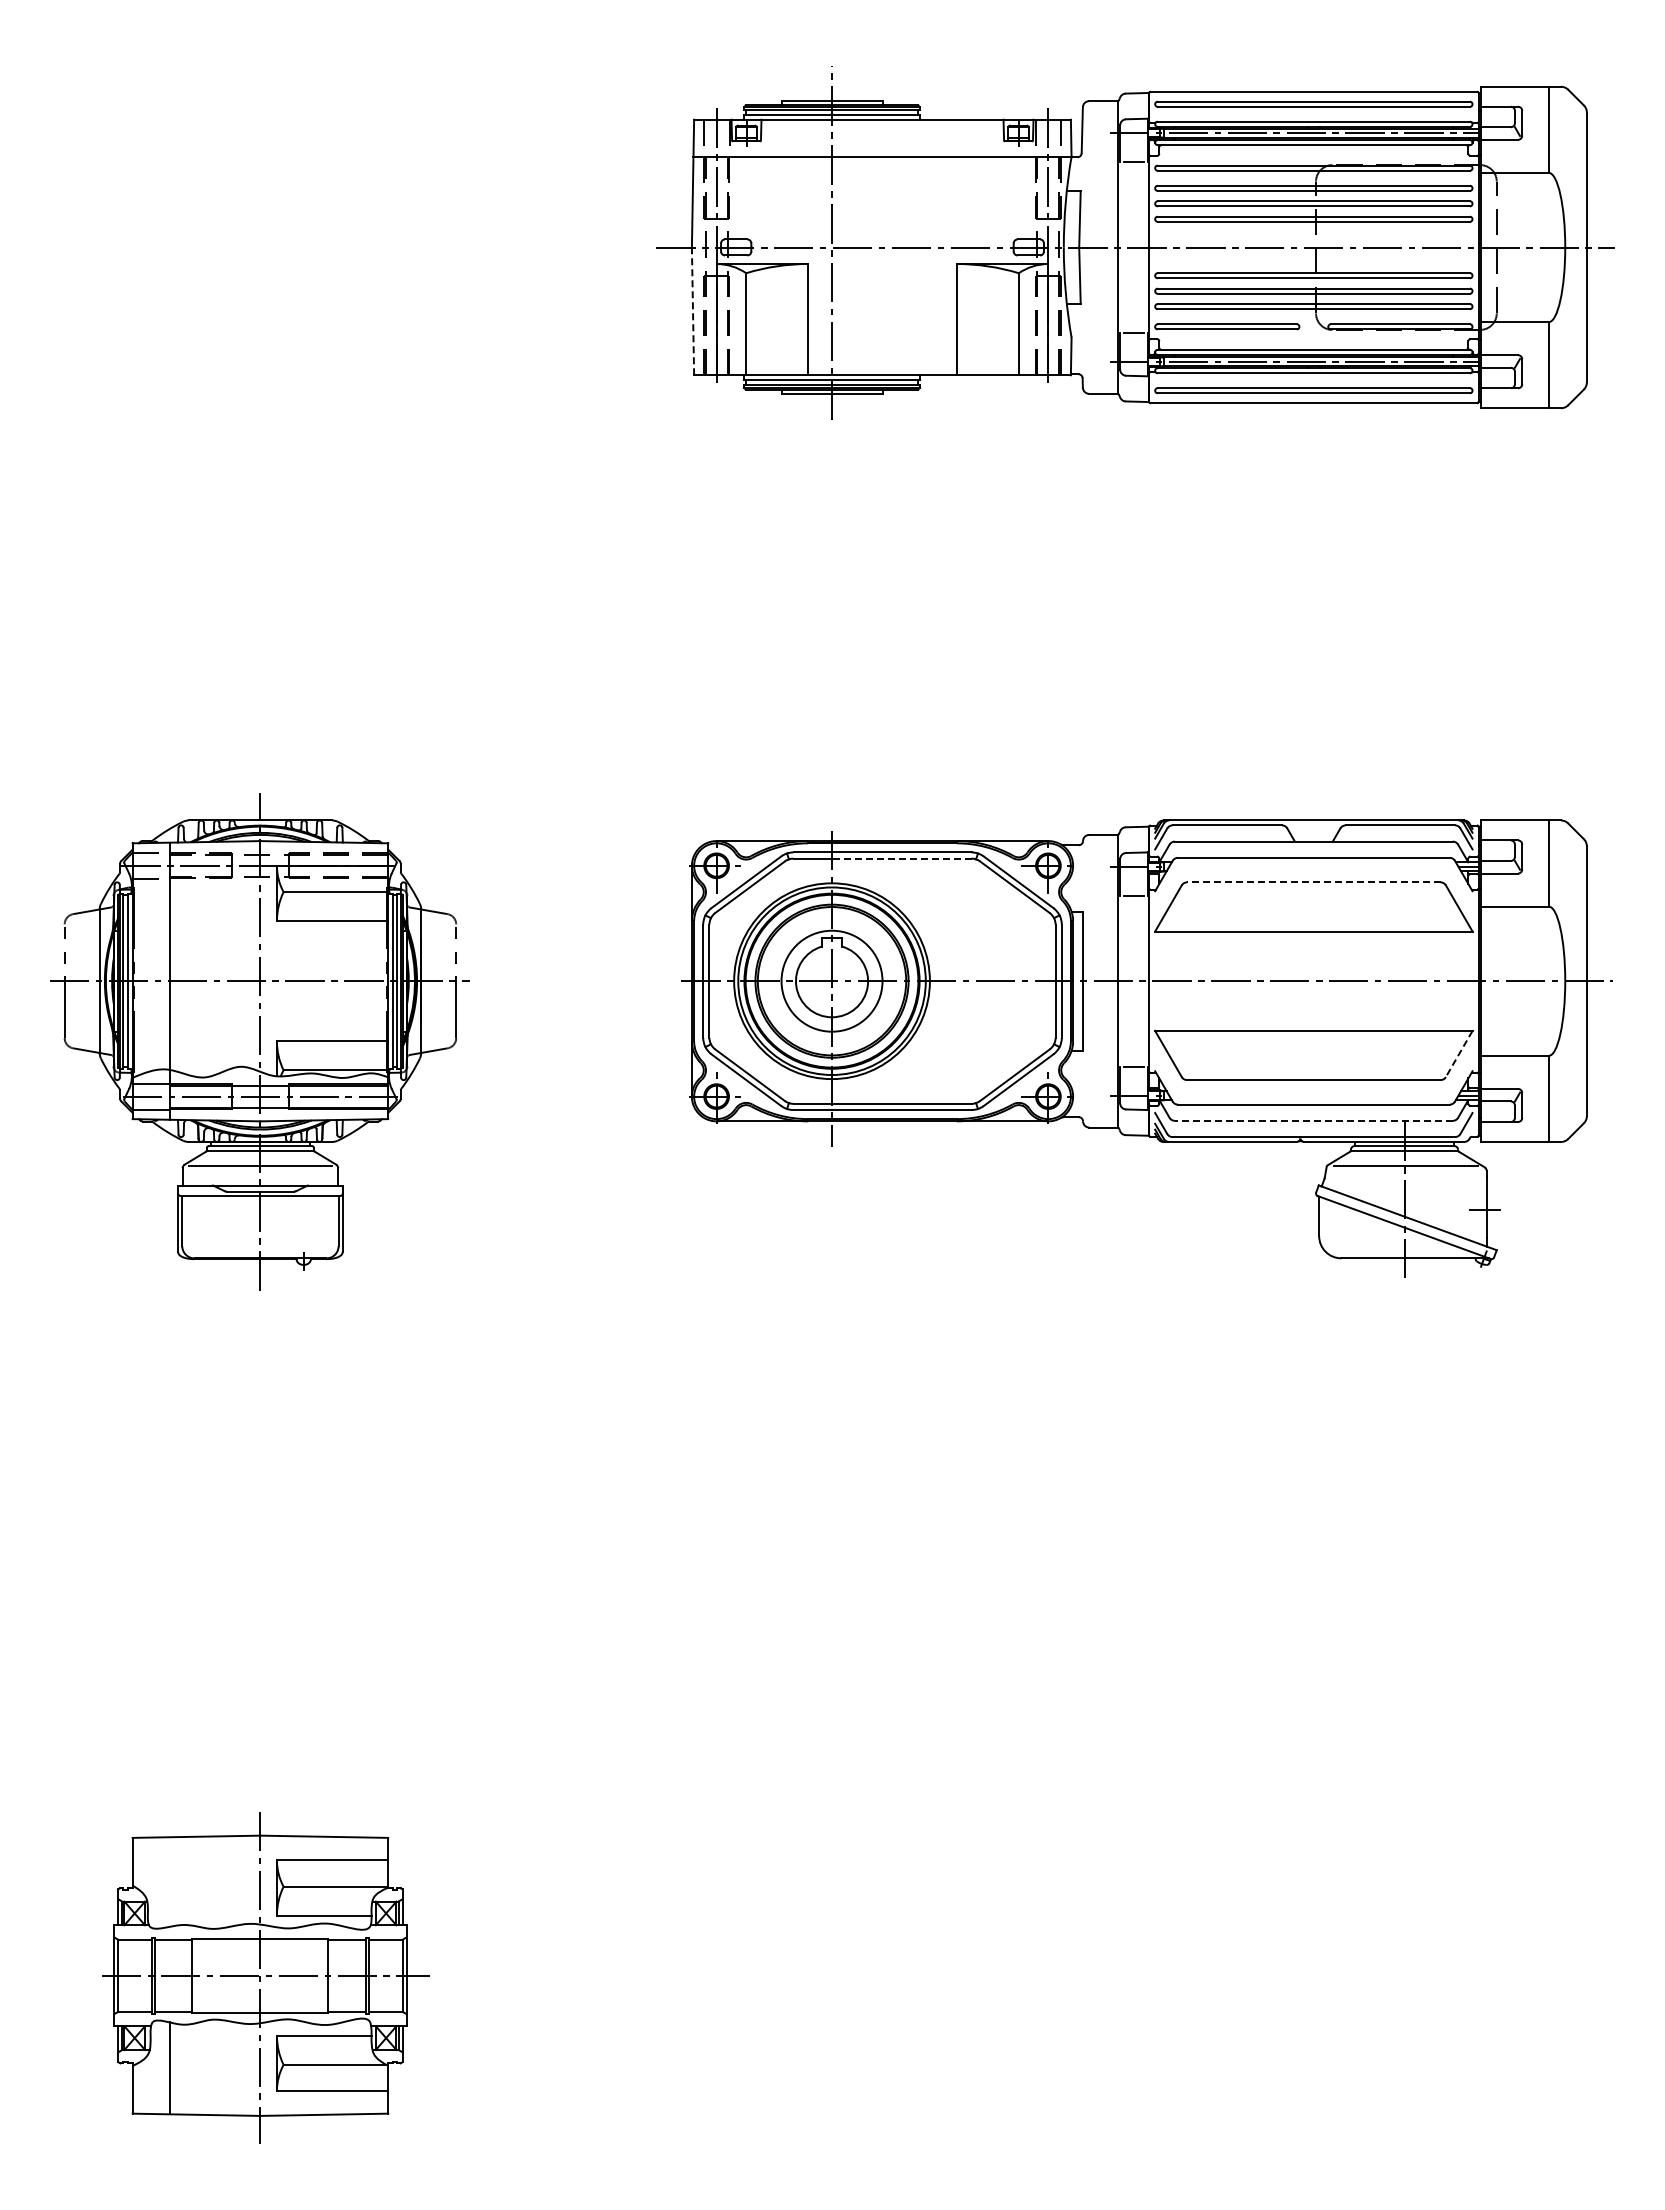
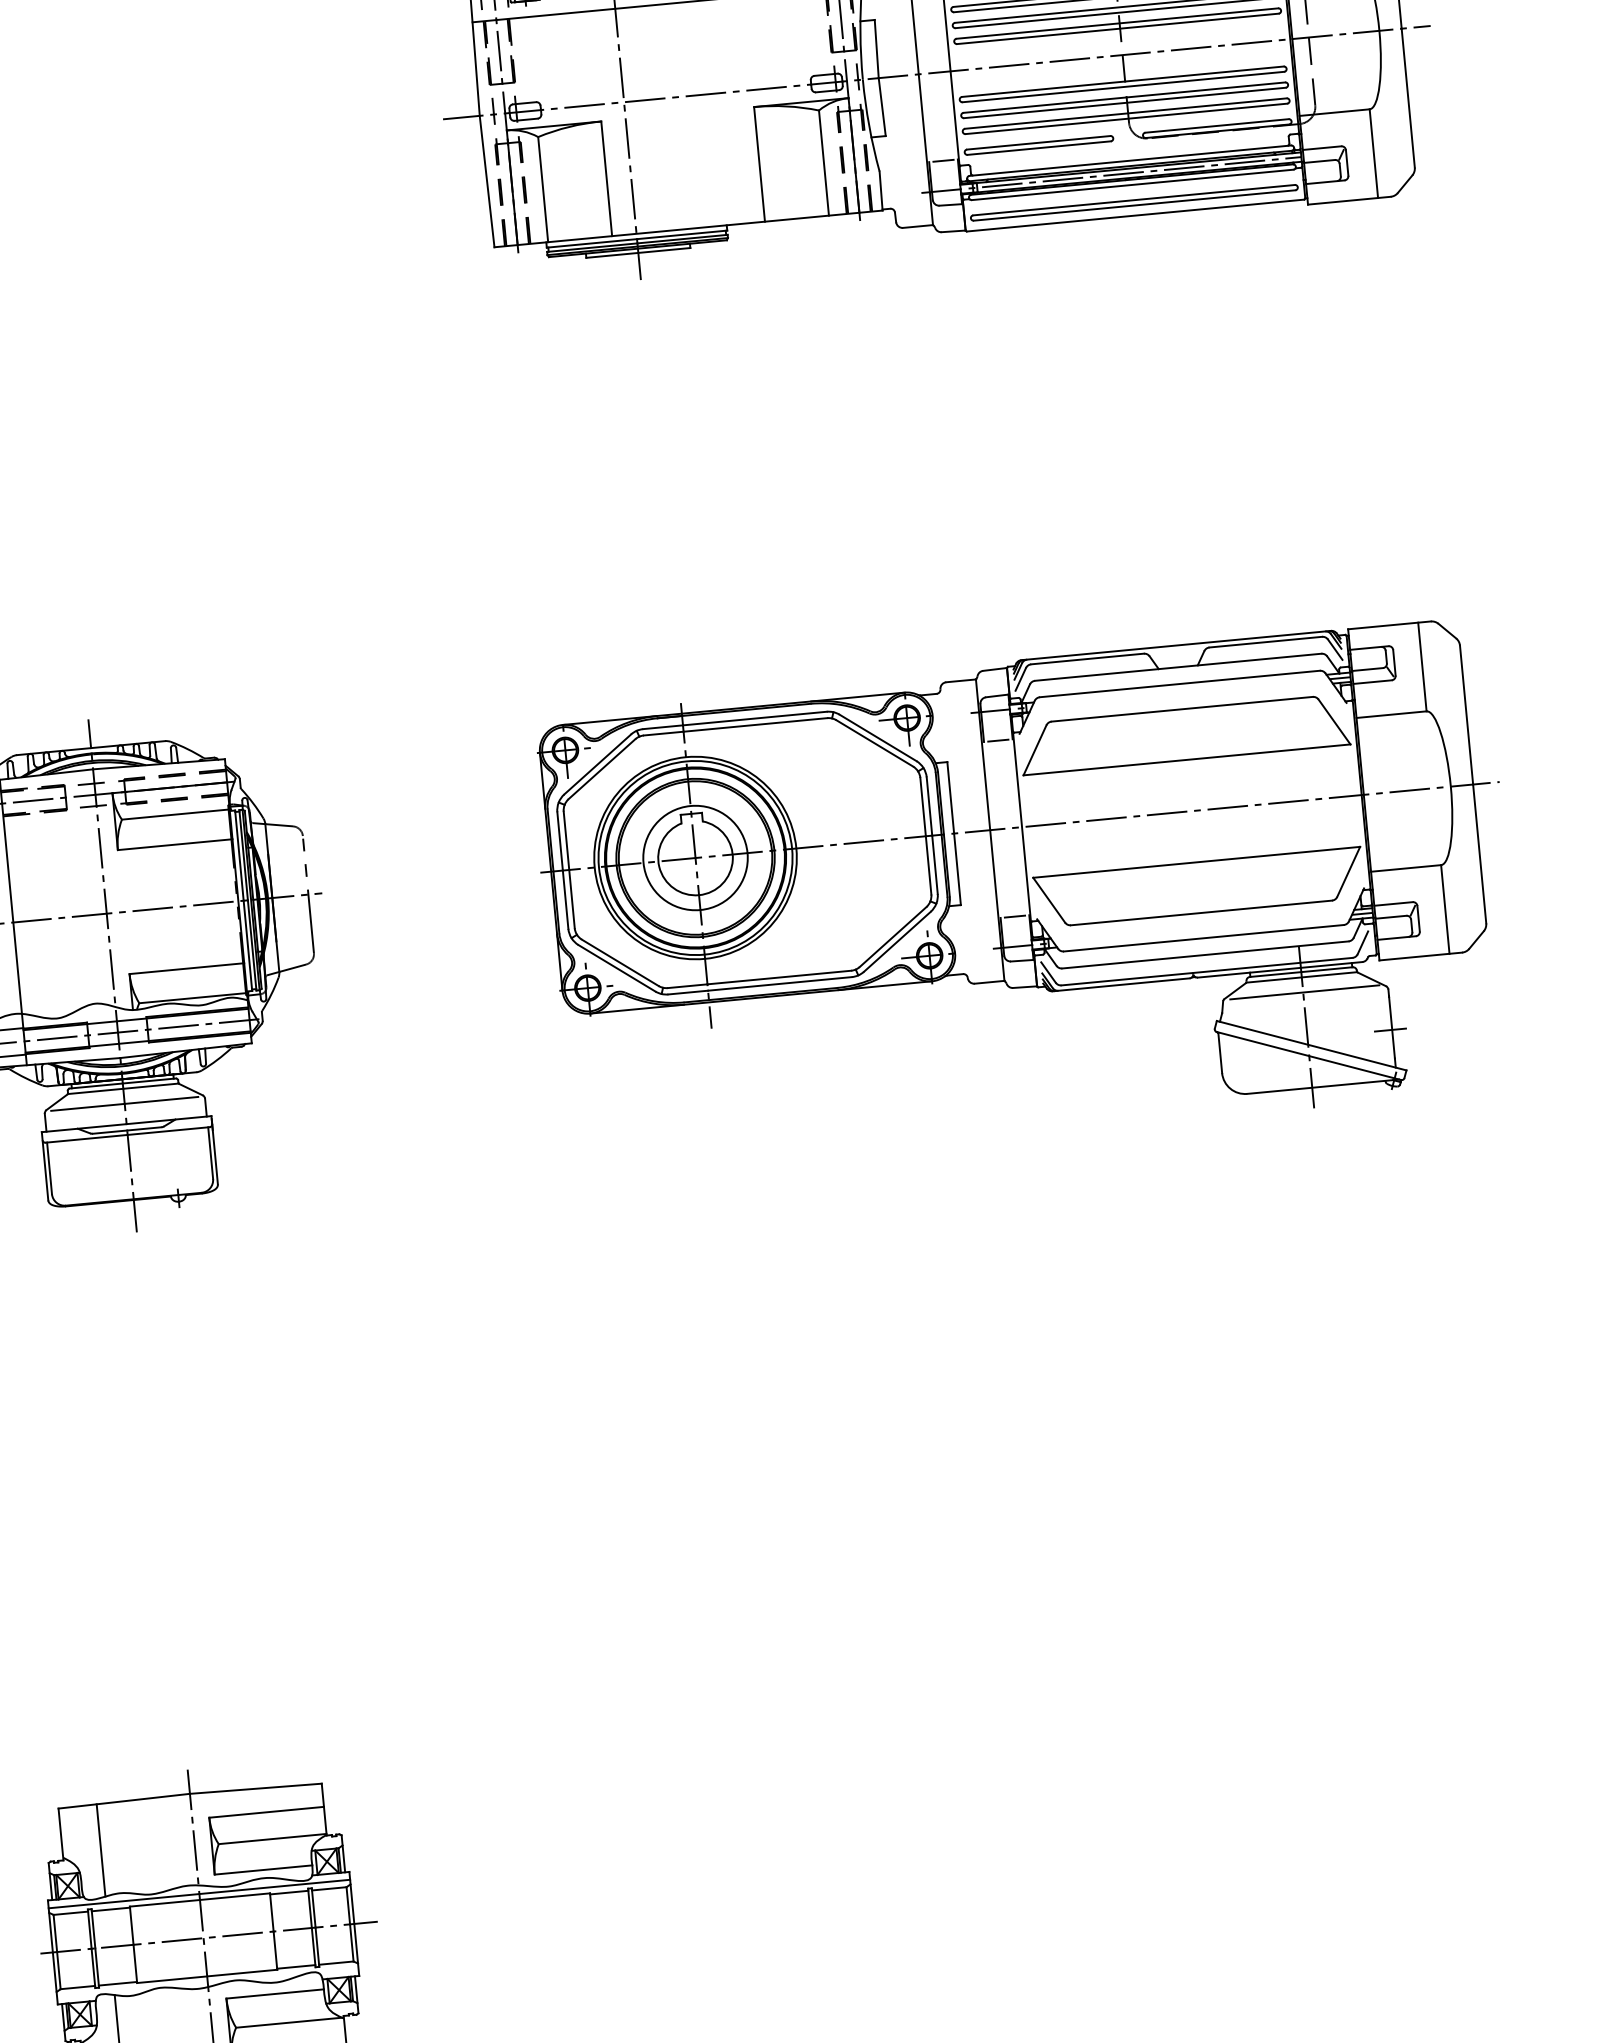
line: (693, 311) -> (487, 181), dashed -> solid
line: (901, 858) -> (755, 724), dashed -> solid
line: (1313, 882) -> (1181, 709), dashed -> solid
line: (1459, 1053) -> (1348, 871), dashed -> solid
line: (1313, 1120) -> (1205, 954), dashed -> solid
line: (169, 1881) -> (100, 1849), added
line: (260, 1932) -> (199, 1893), added

